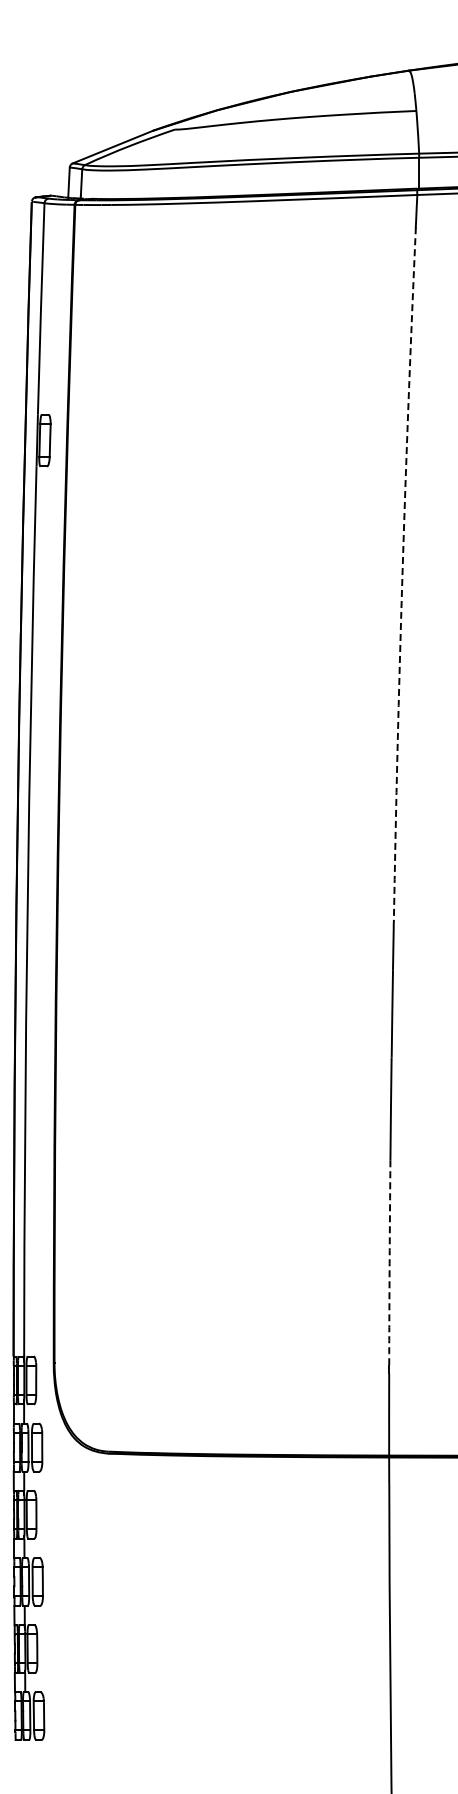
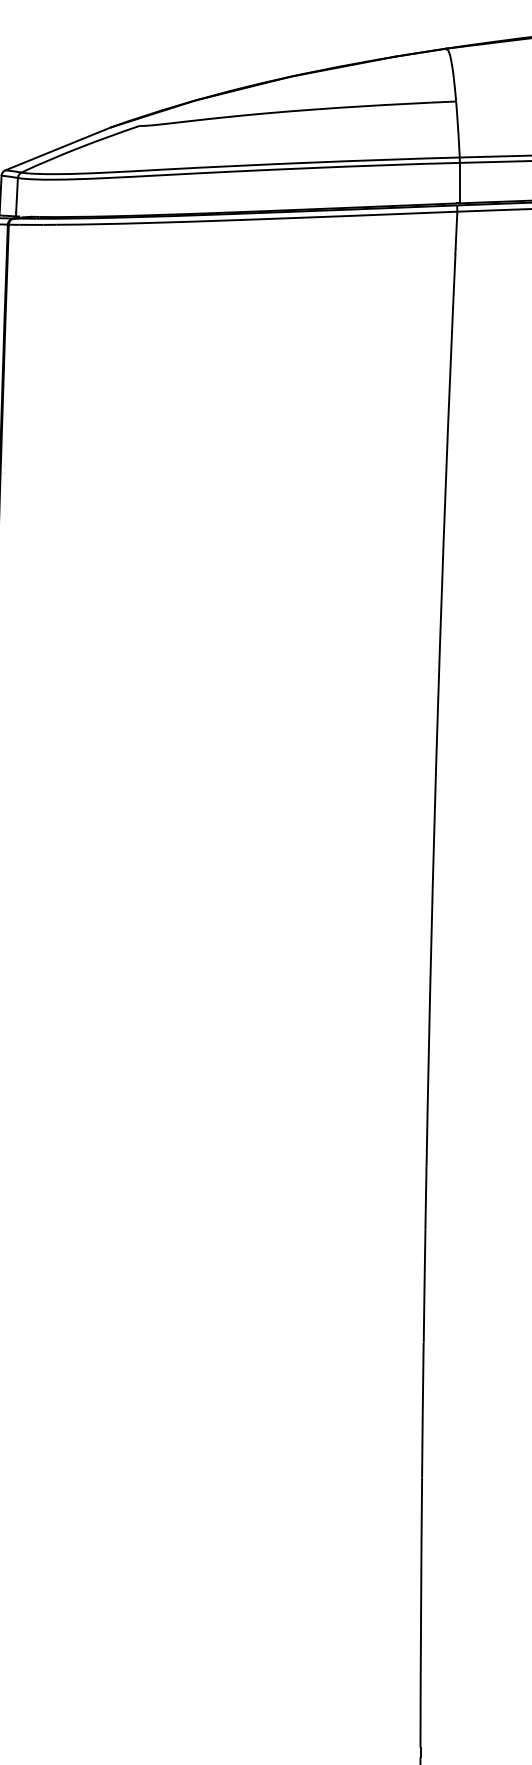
arc: (402, 575) -> (437, 710), dashed -> solid
arc: (389, 1263) -> (420, 1612), dashed -> solid

